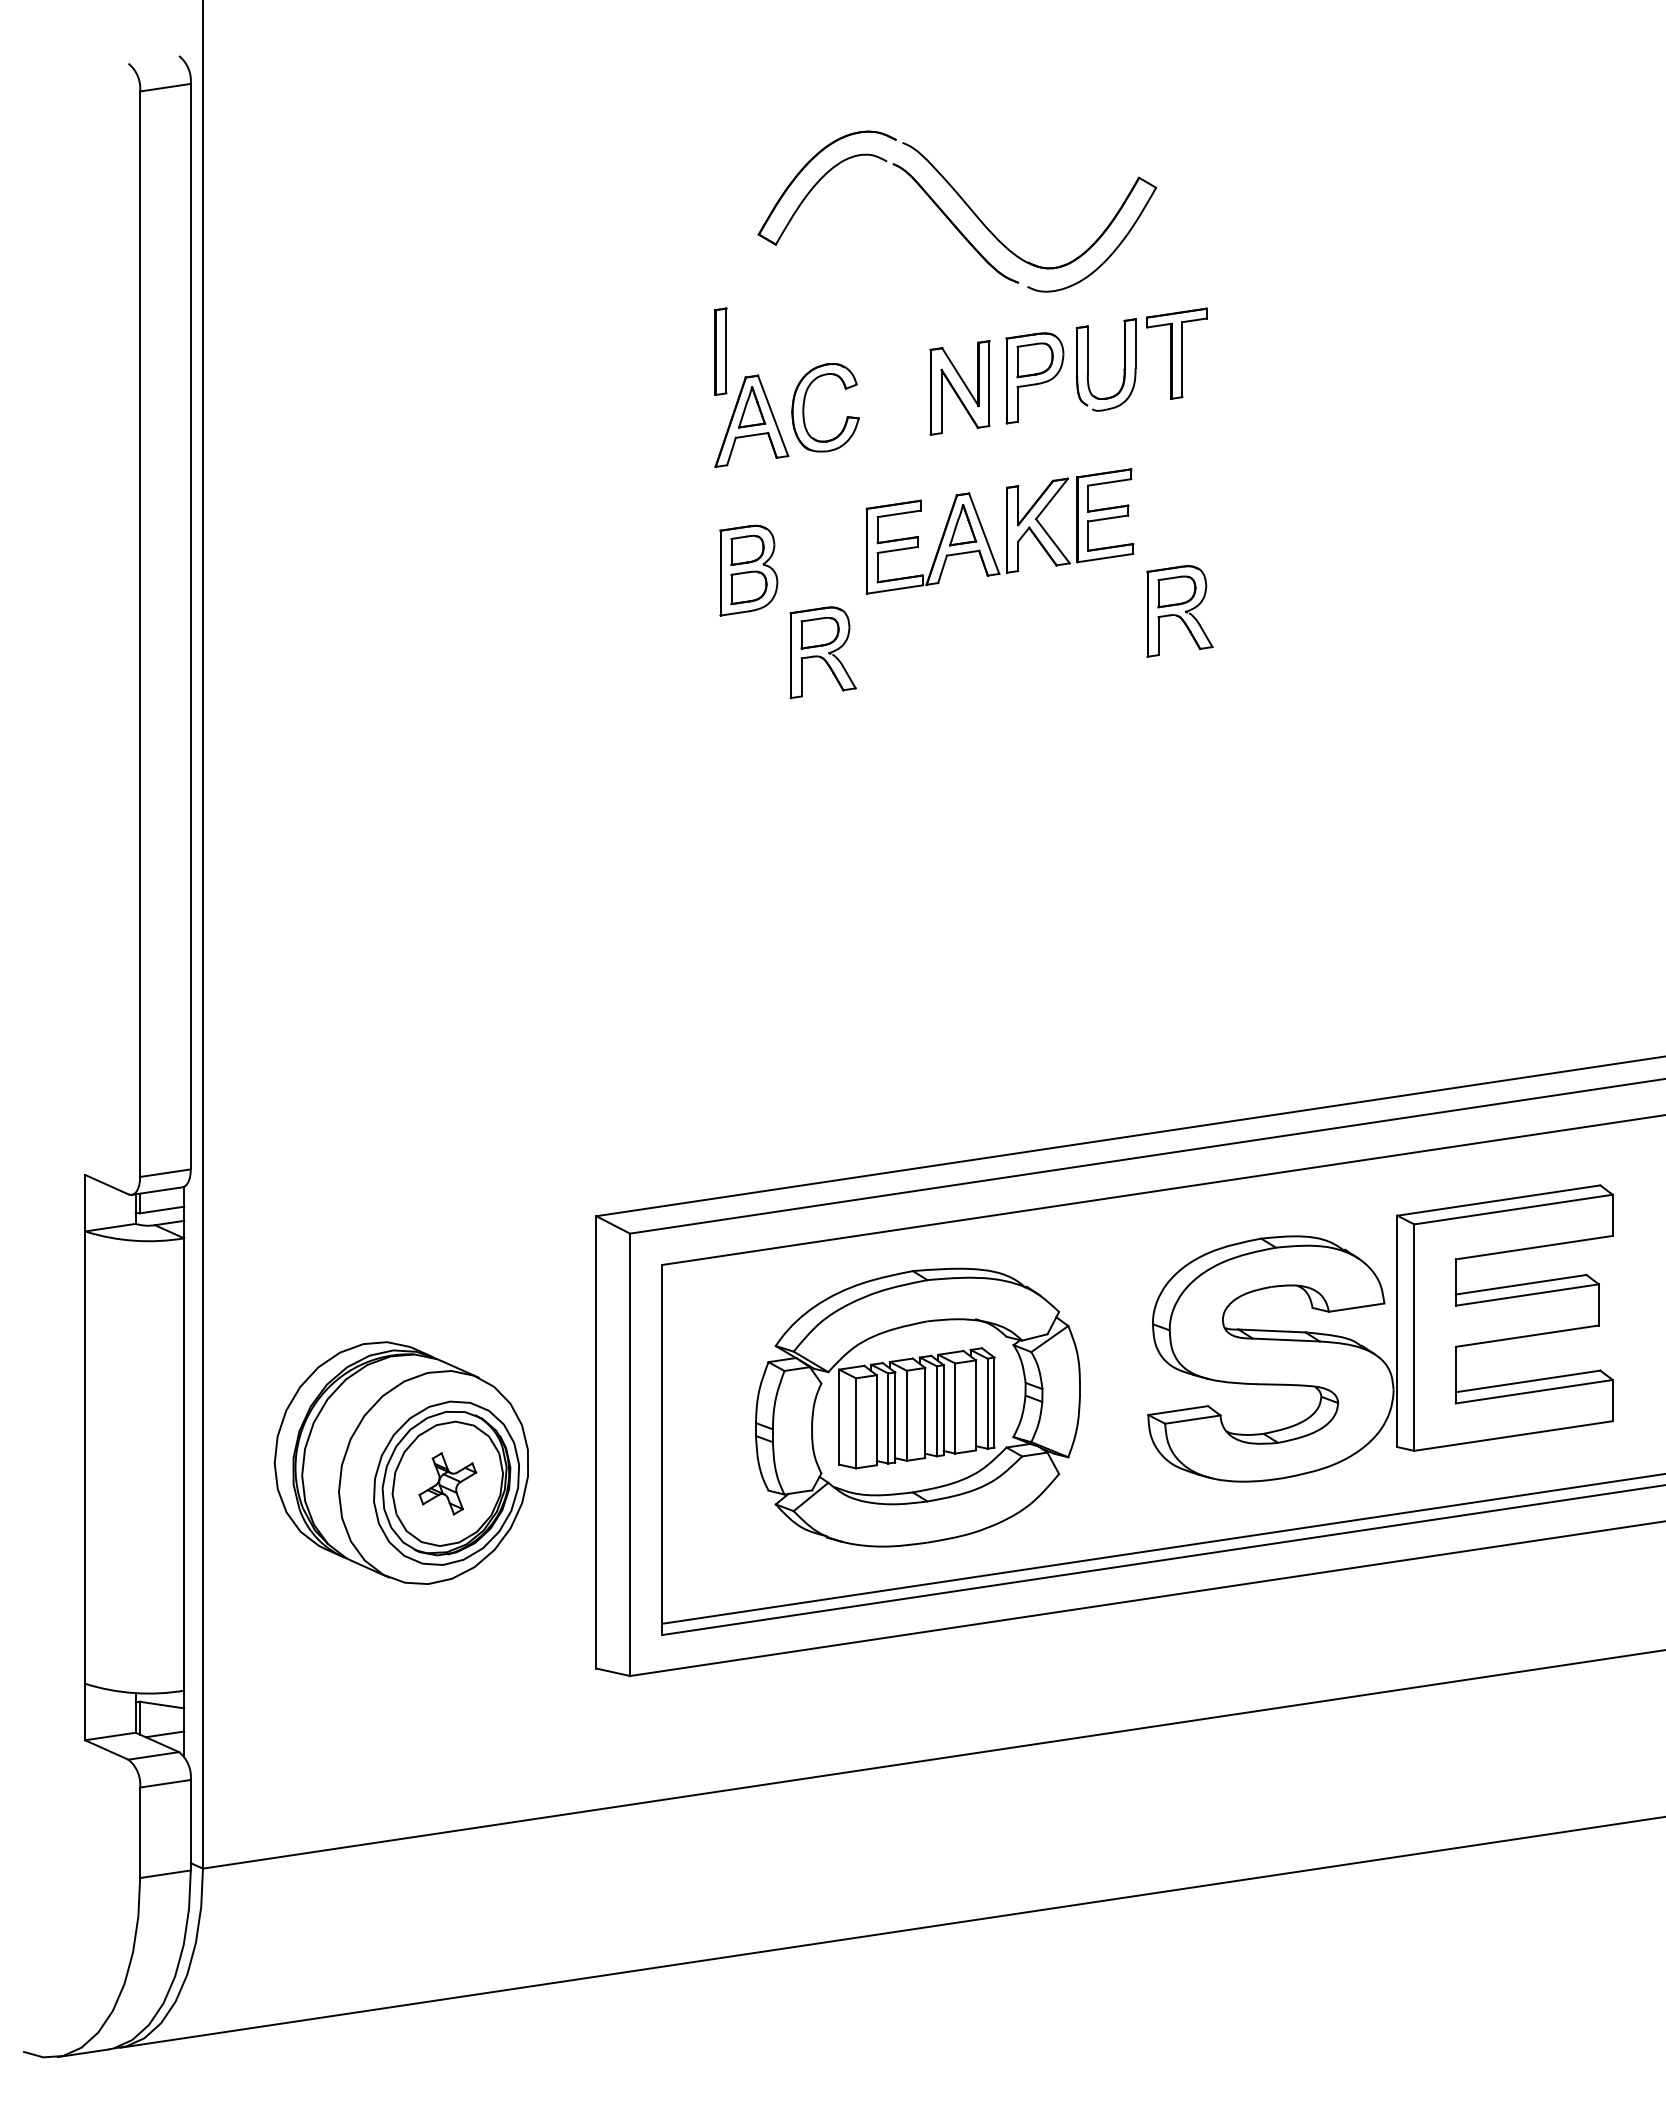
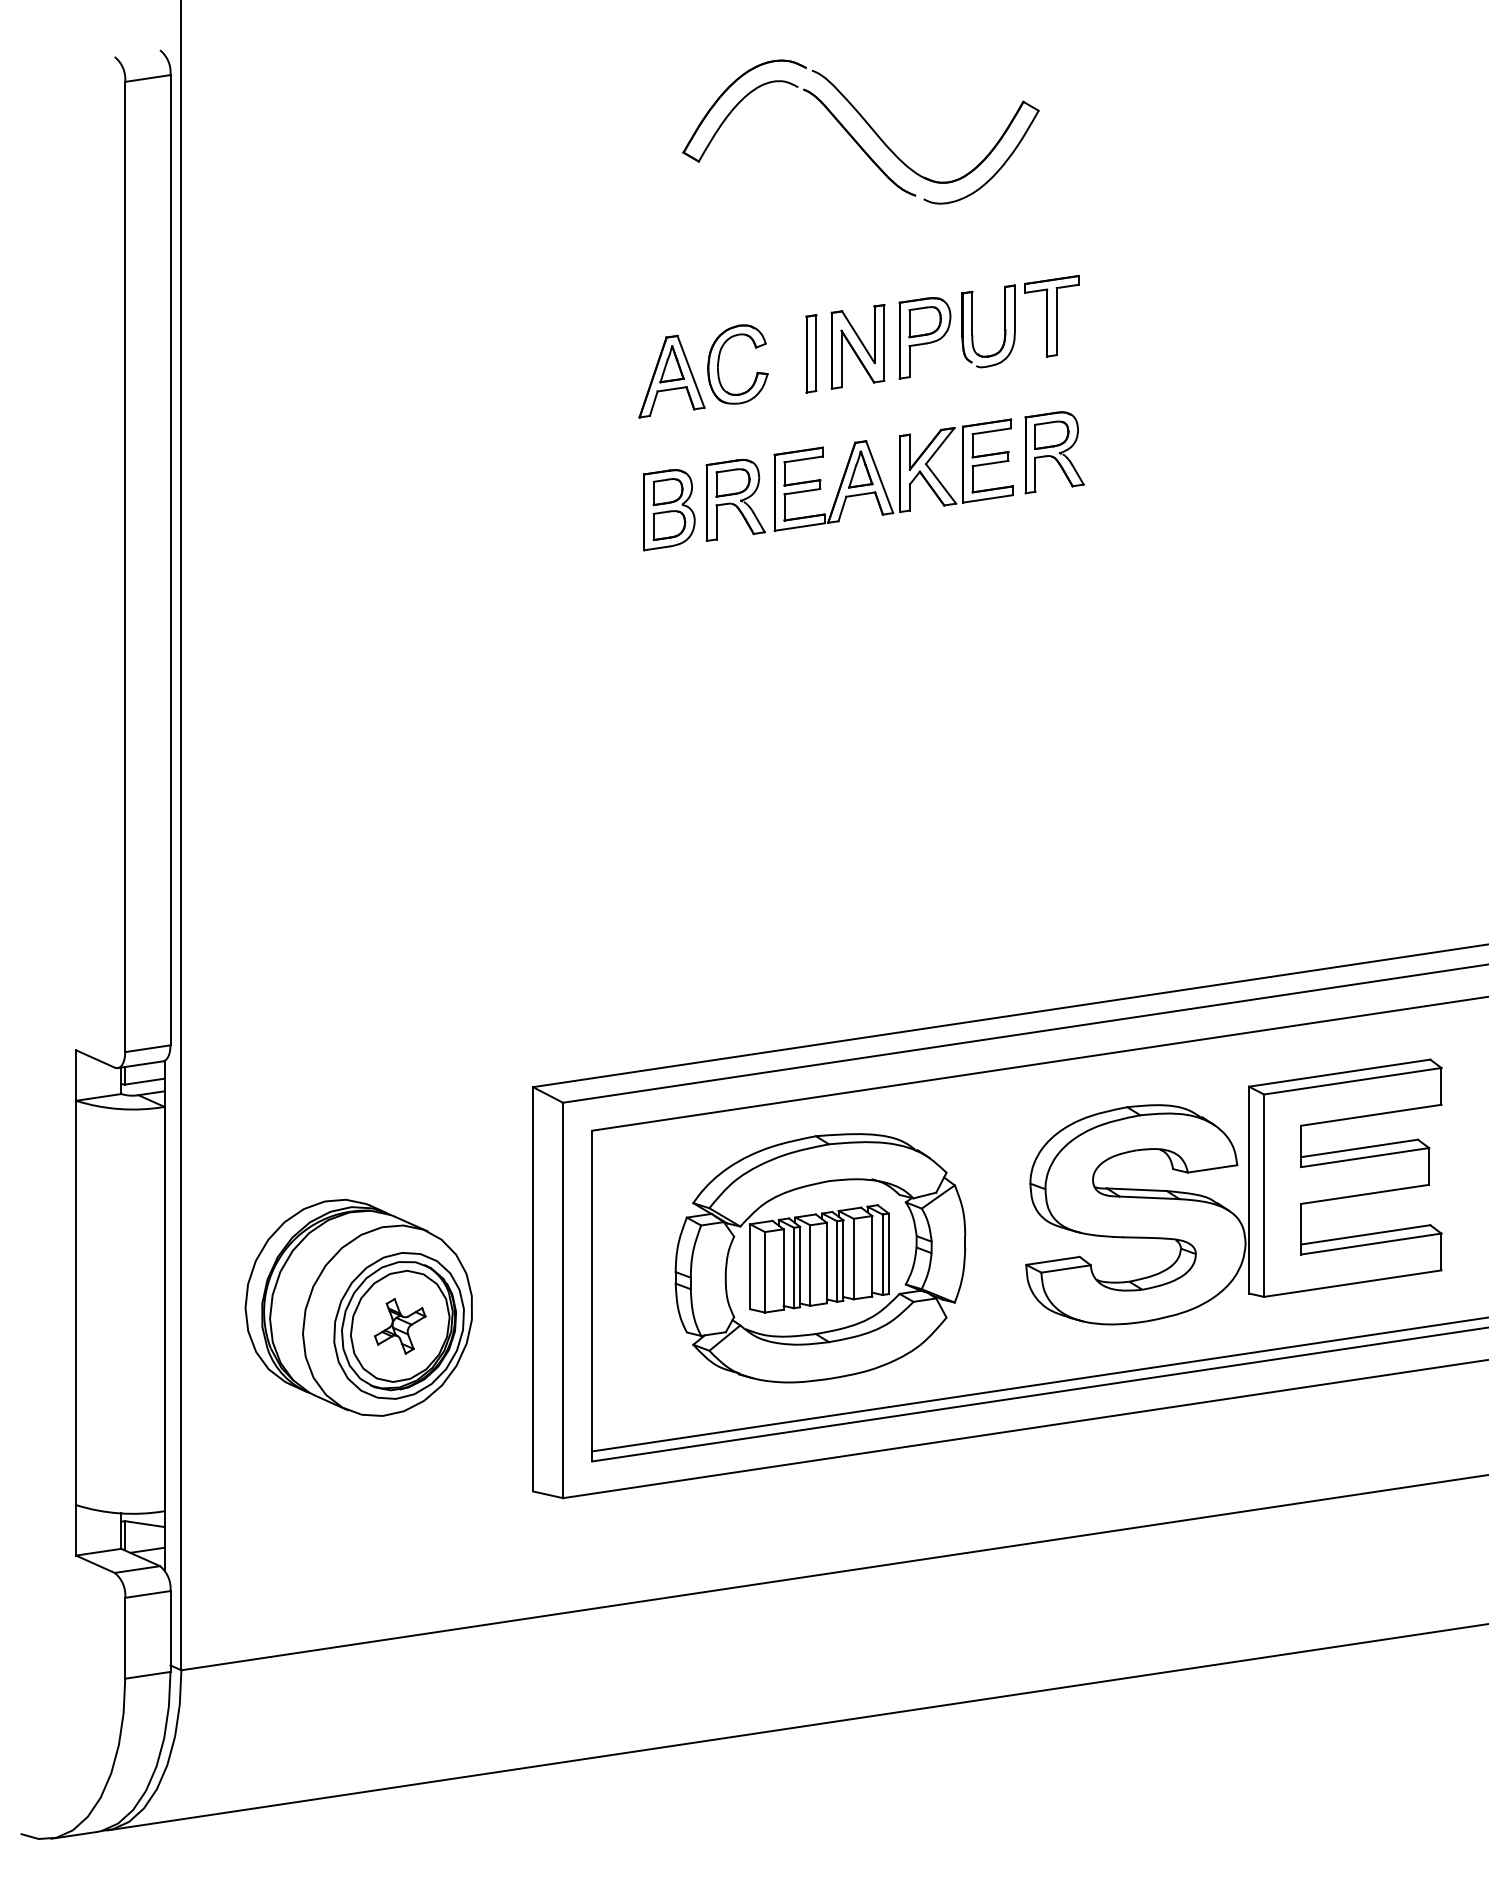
part: (948, 216) -> (853, 136), moved
part: (720, 351) -> (811, 353), moved
part: (1179, 611) -> (1054, 452), moved
part: (822, 652) -> (735, 500), moved

